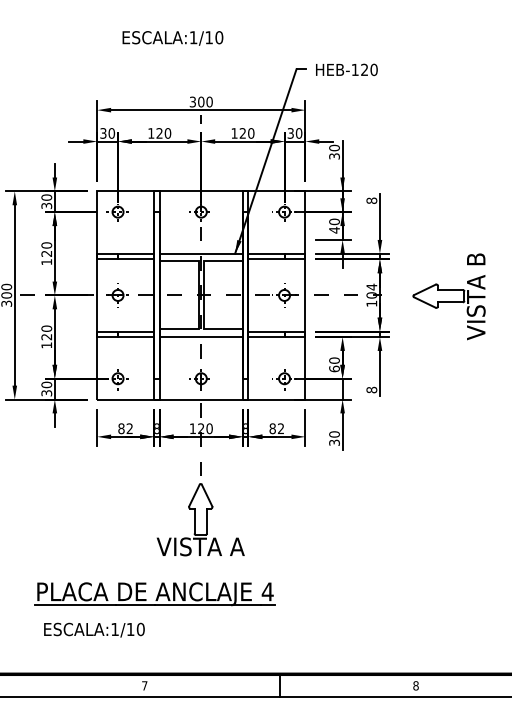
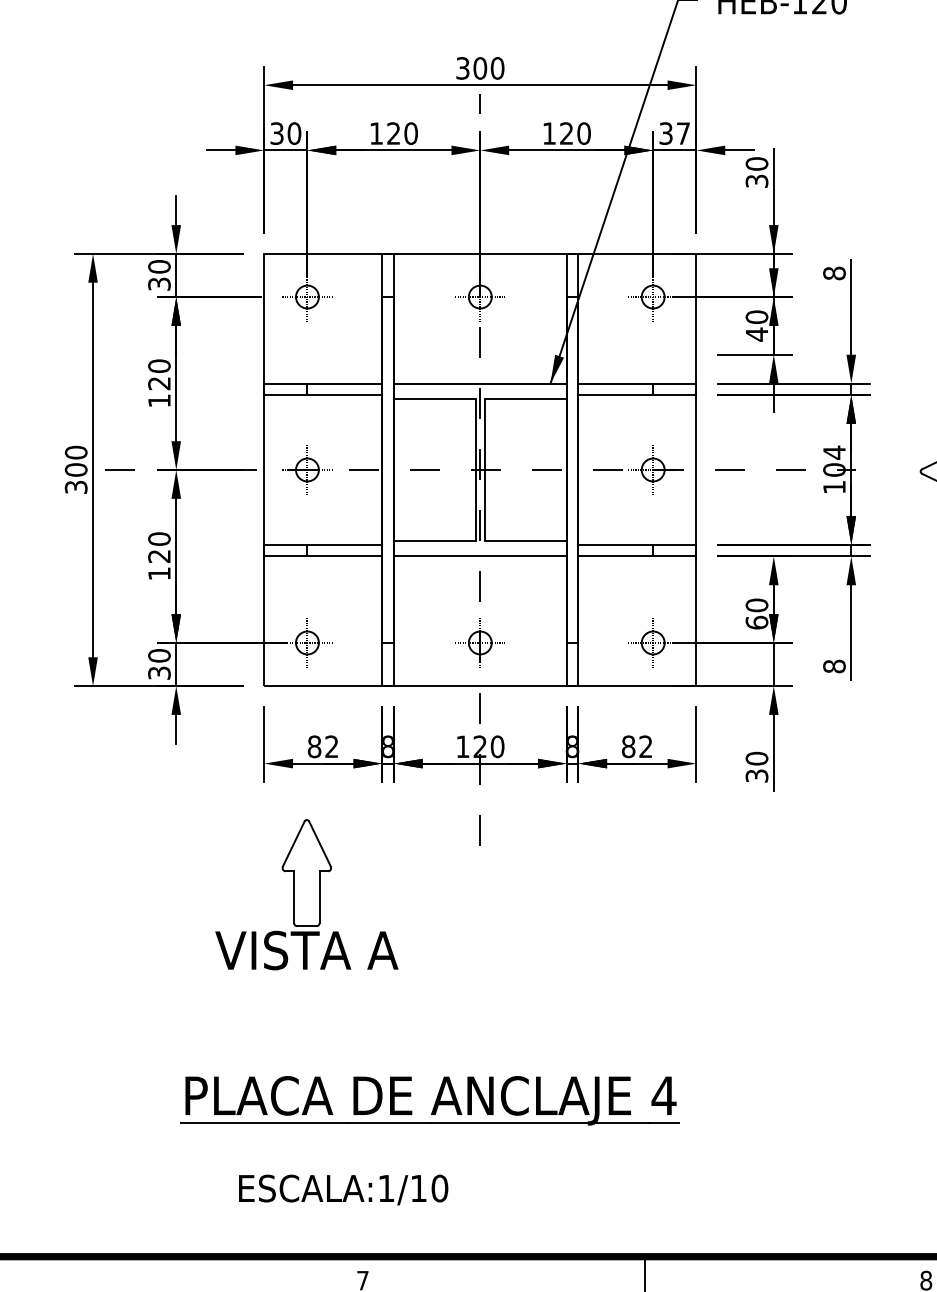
text: (298, 133) -> (682, 133), 30 -> 37
part: (200, 519) -> (306, 893), moved
part: (154, 594) -> (428, 1101), moved
text: (94, 629) -> (343, 1188), moved

